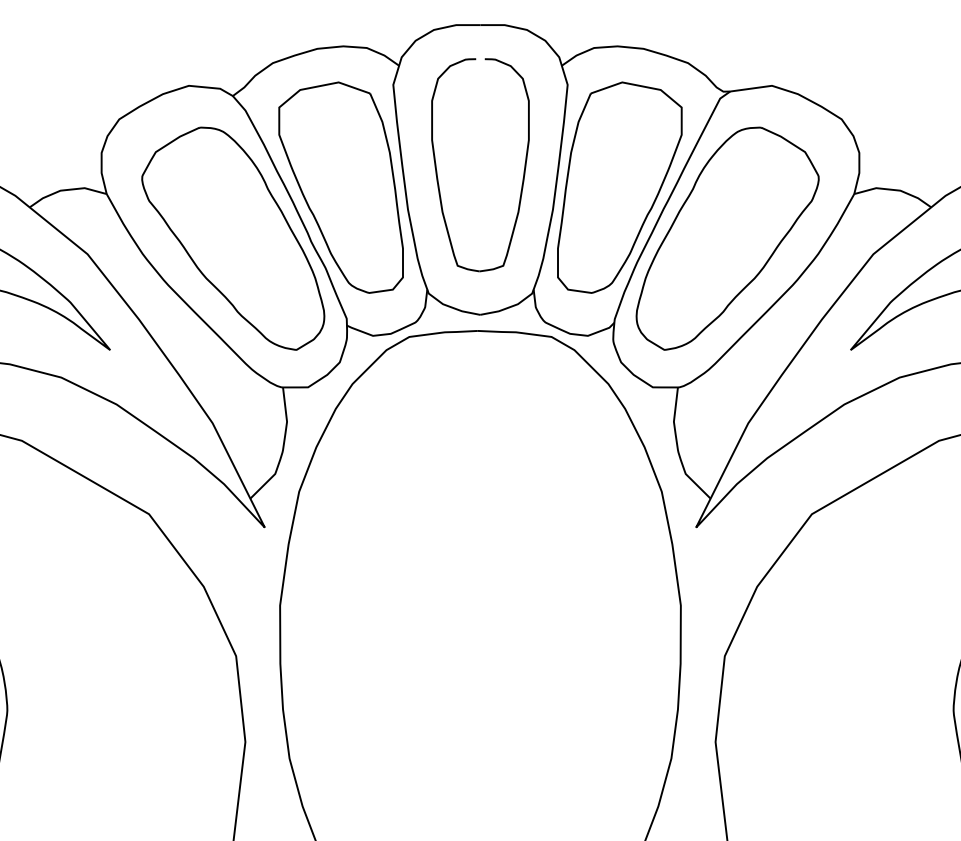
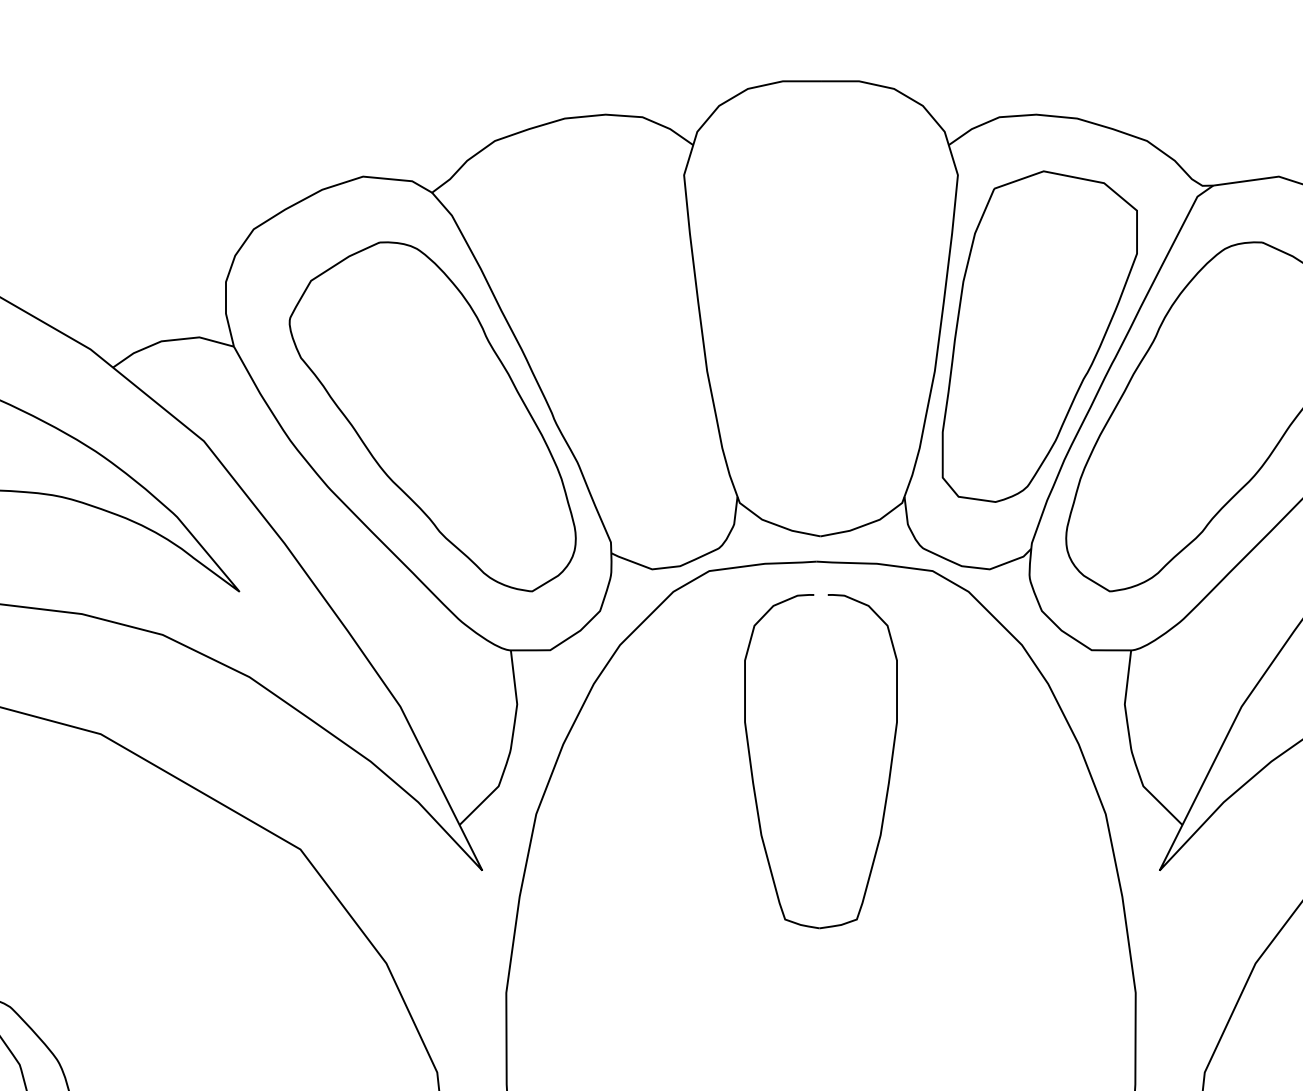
part: (437, 170) -> (753, 769), moved
part: (340, 187) -> (601, 336), removed

